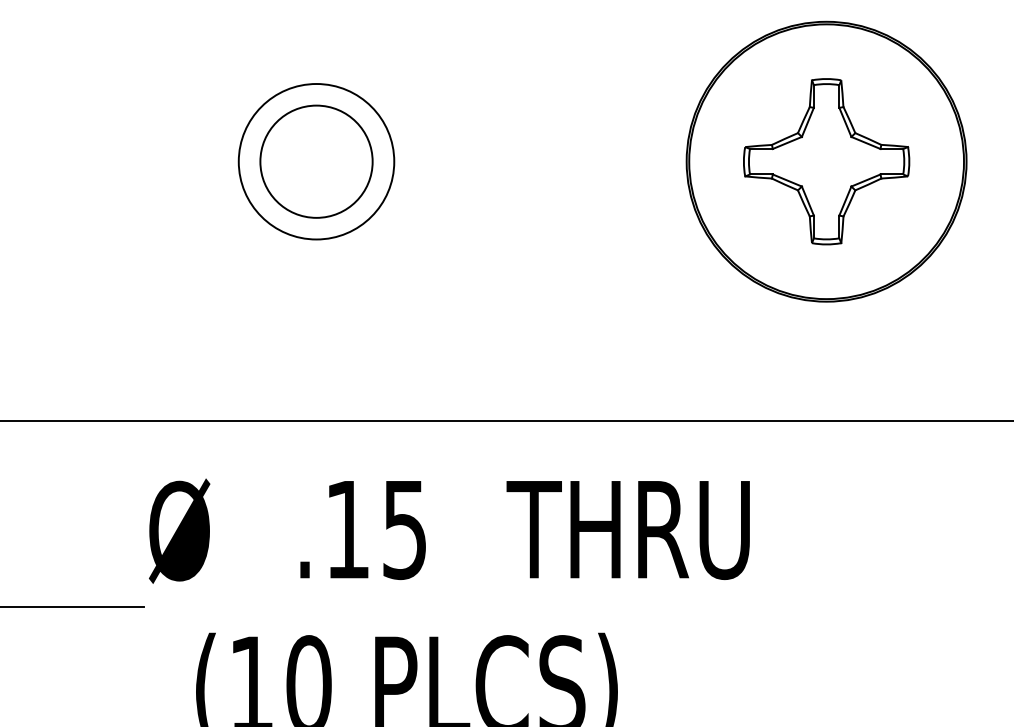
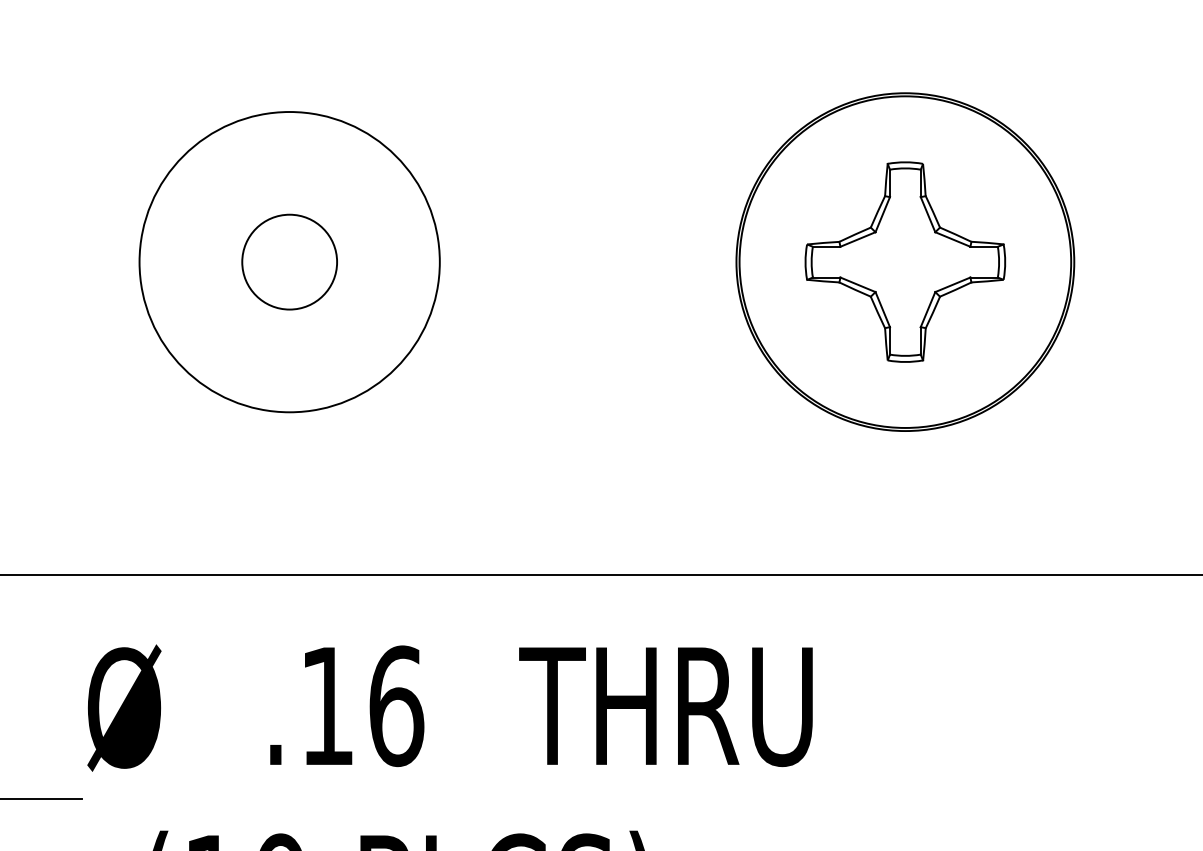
circle: (316, 161) -> (289, 261), size x0.7
circle: (316, 161) -> (289, 261), size x1.6
text: (405, 529) -> (397, 706), .15 -> .16

